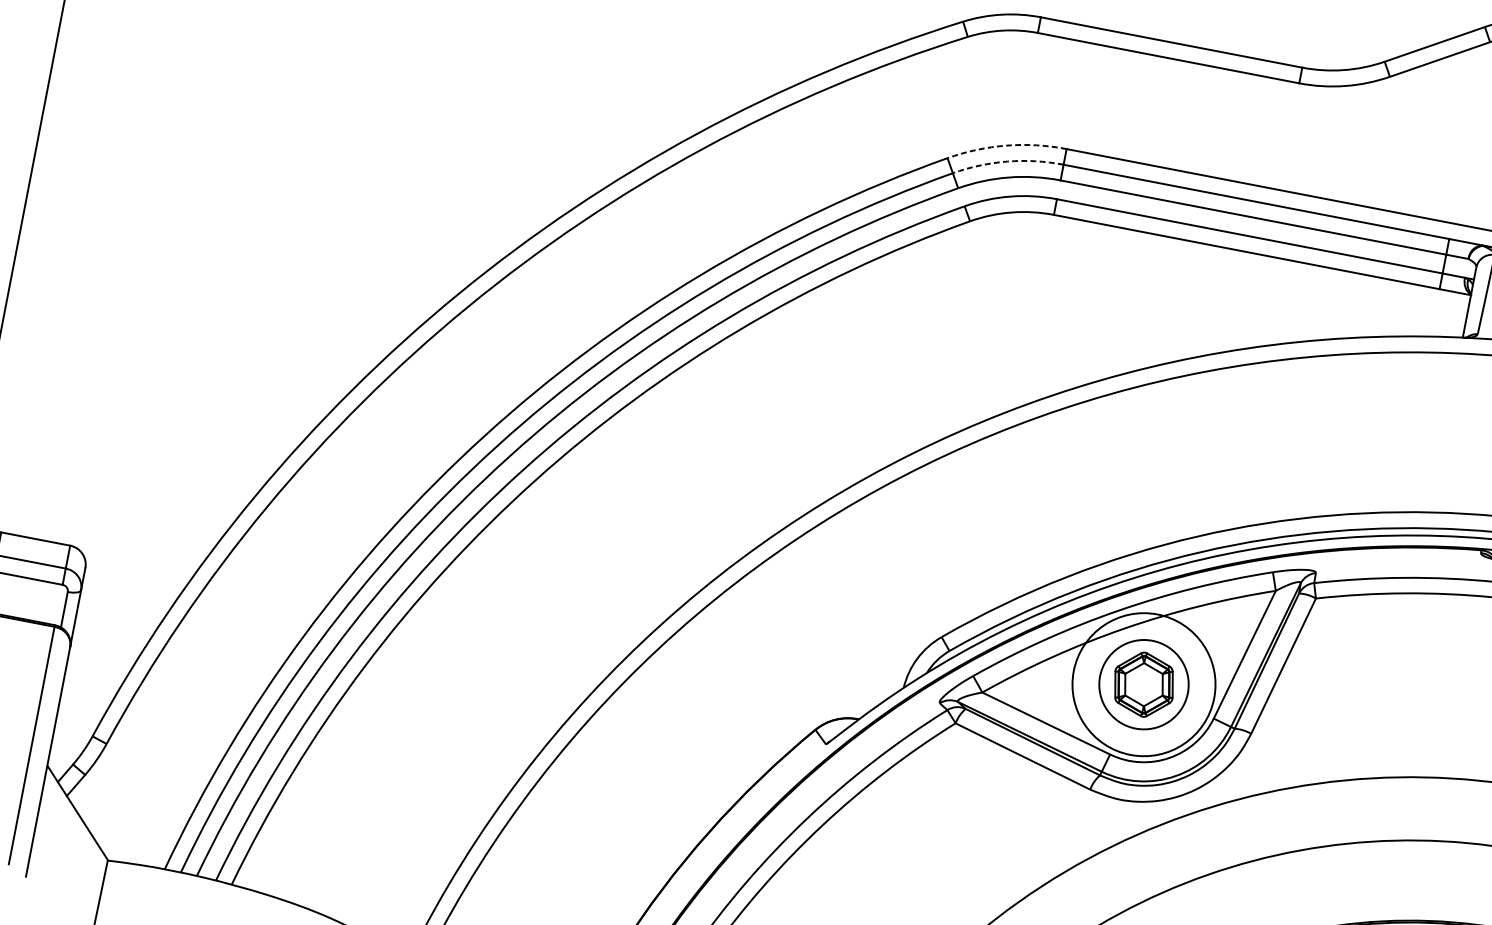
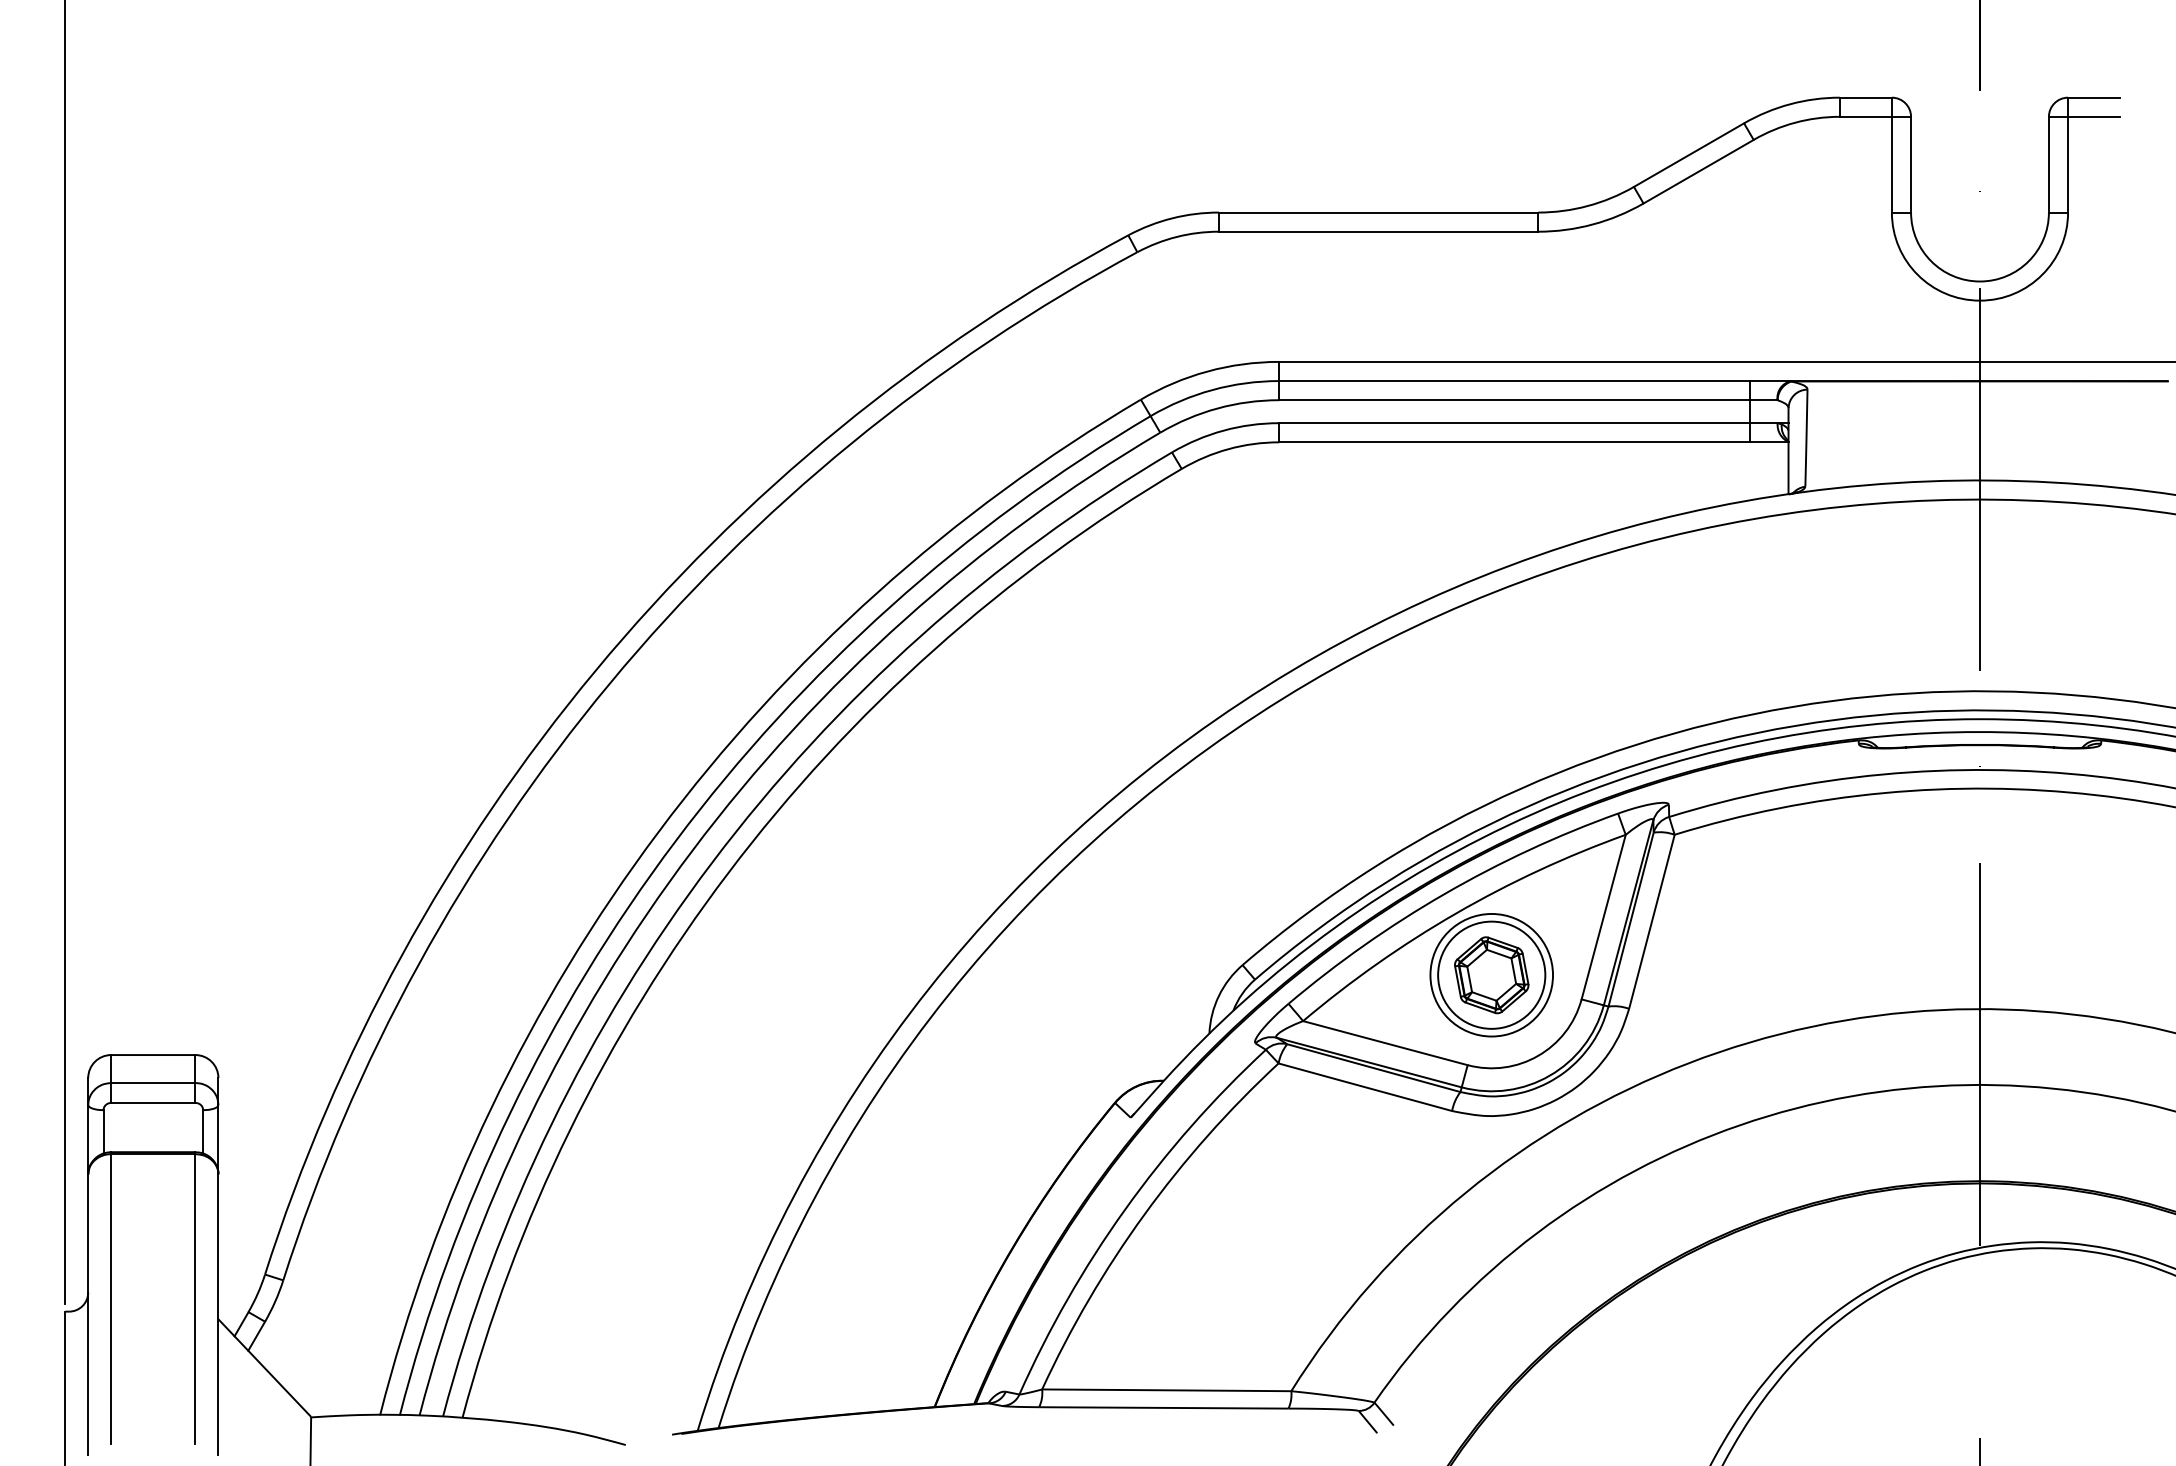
arc: (1006, 145) -> (1207, 371), dashed -> solid
arc: (1007, 161) -> (1212, 390), dashed -> solid
circle: (1143, 684) -> (1491, 974), size x0.71

